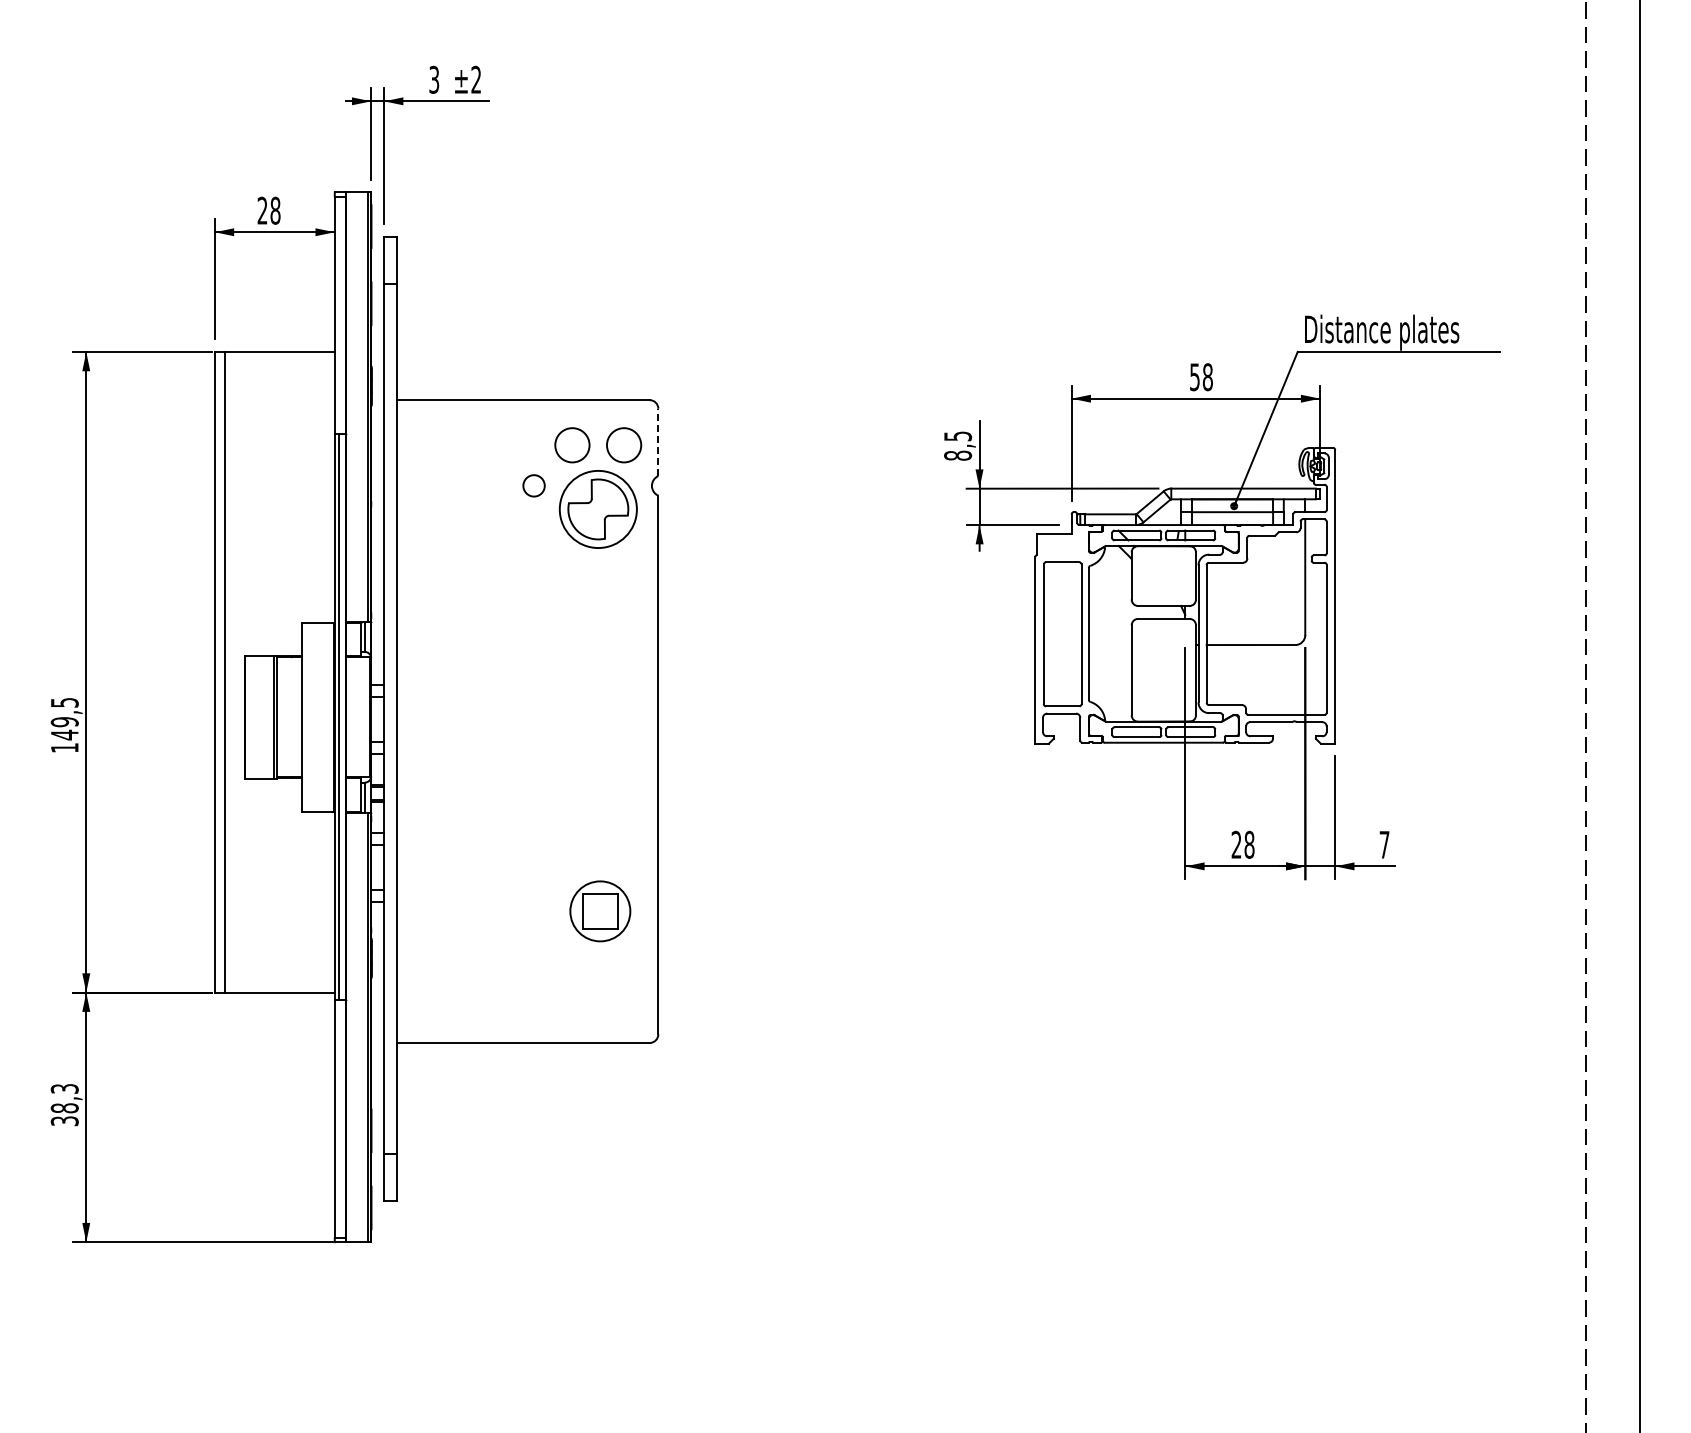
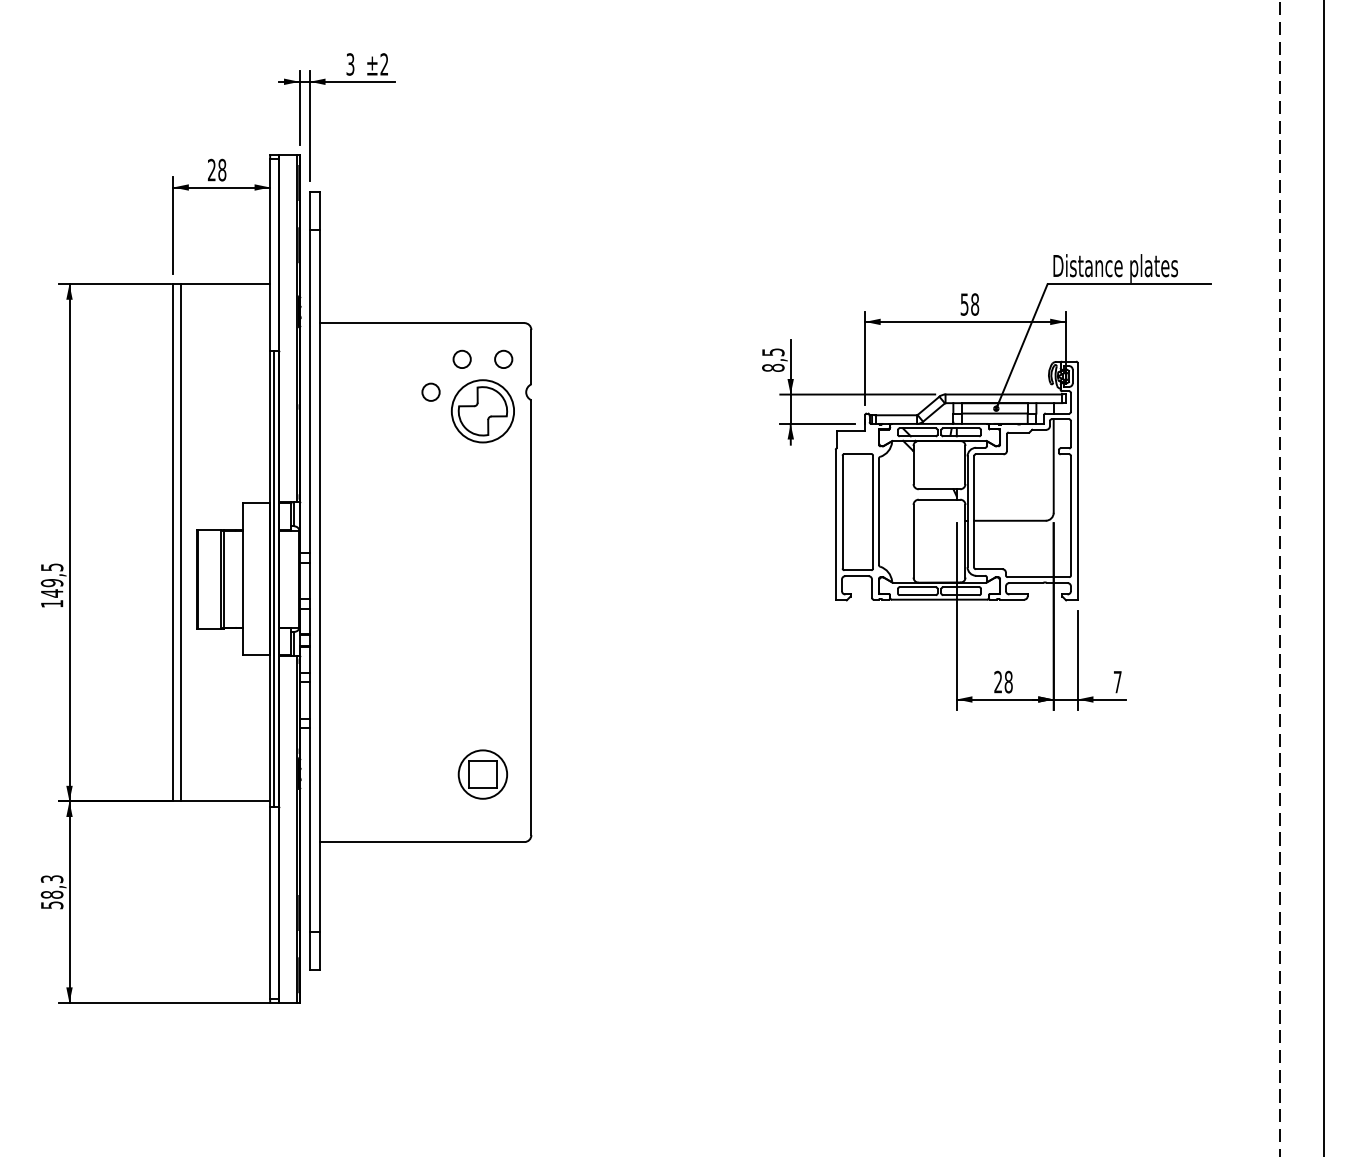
line: (658, 442) -> (531, 357), dashed -> solid
circle: (572, 444) -> (462, 358), size x0.62
circle: (623, 444) -> (503, 358), size x0.62
part: (600, 911) -> (483, 774), moved
text: (63, 1120) -> (51, 904), 38,3 -> 58,3

